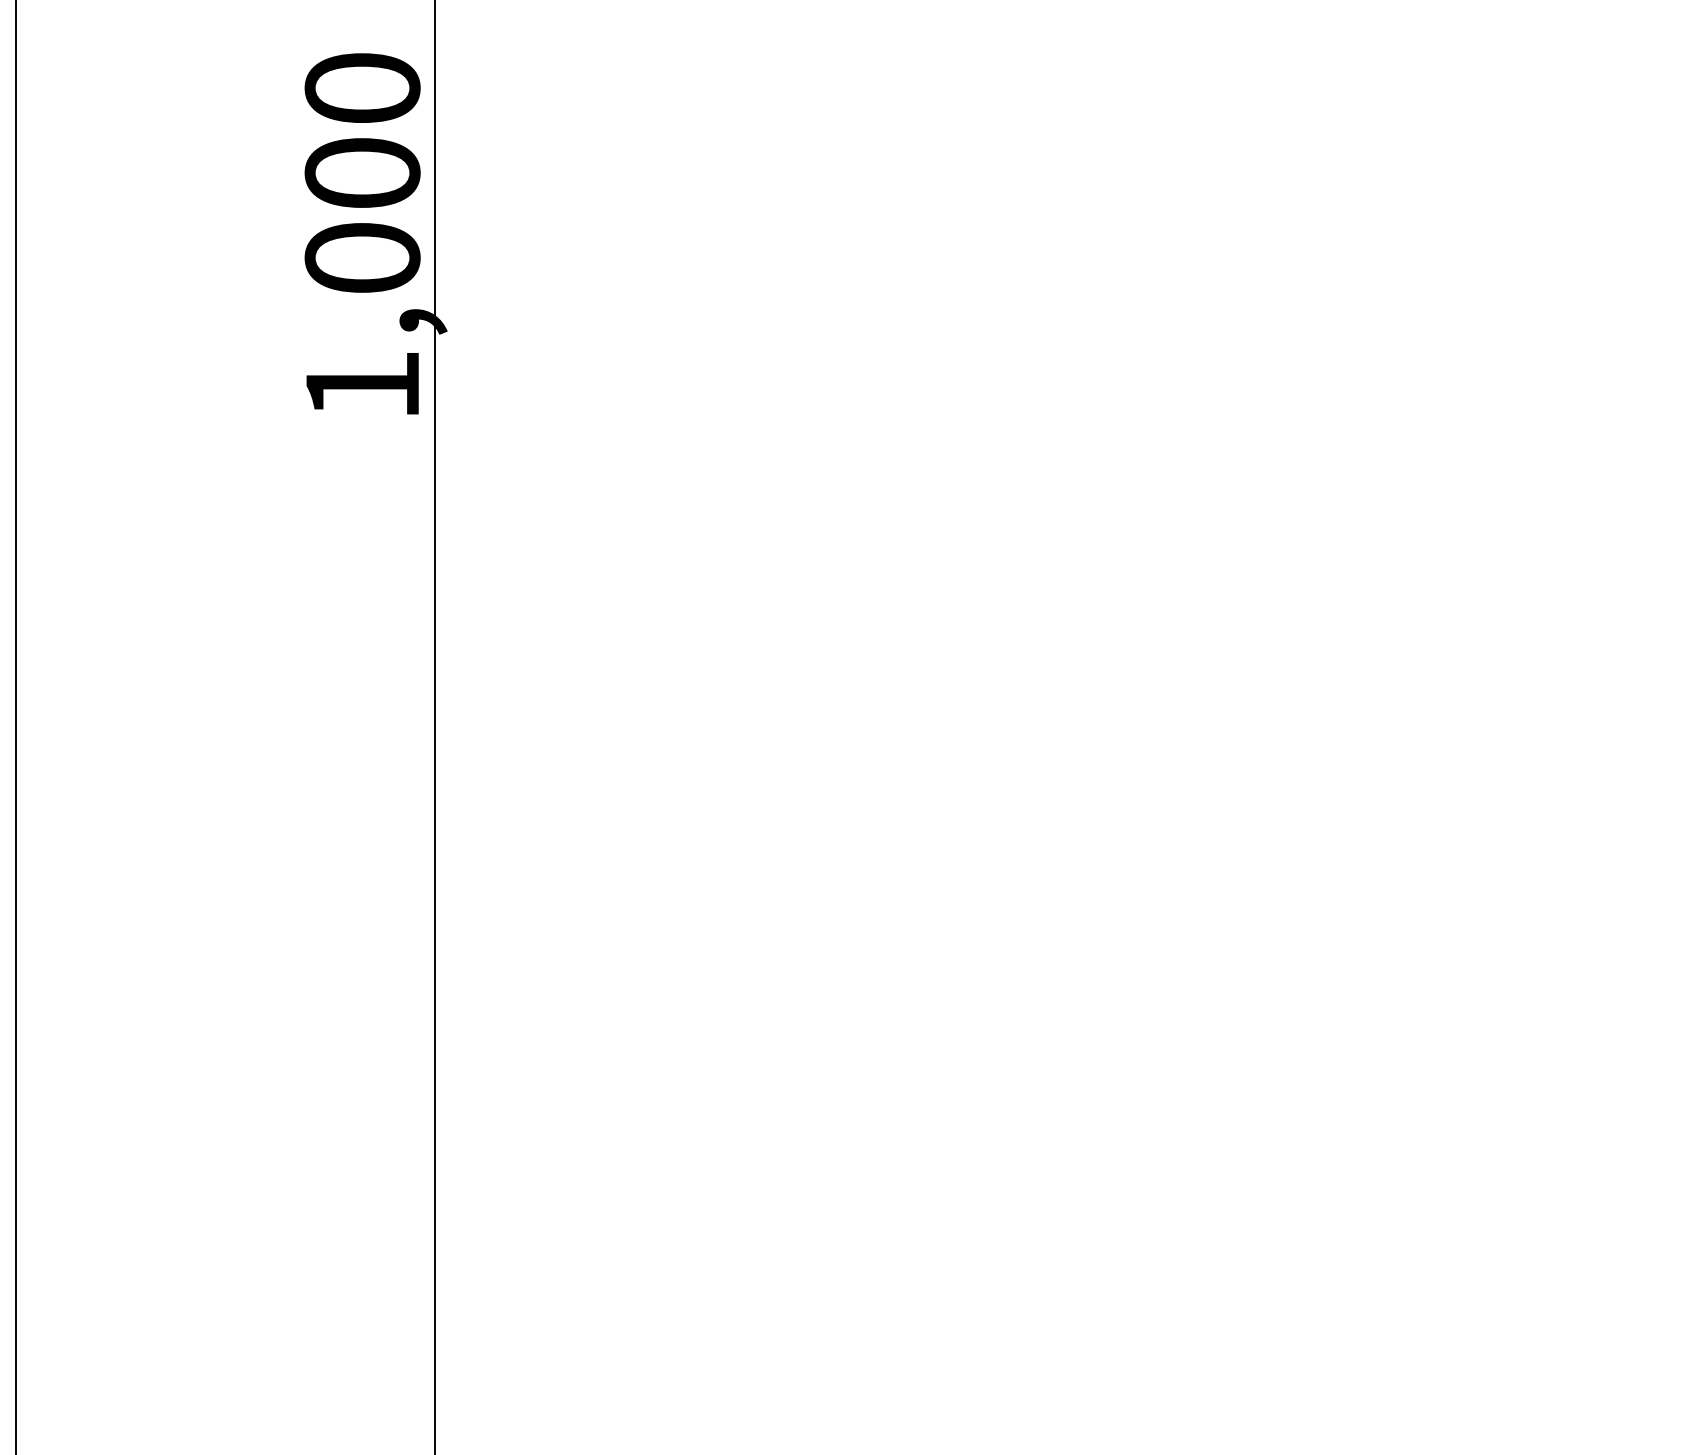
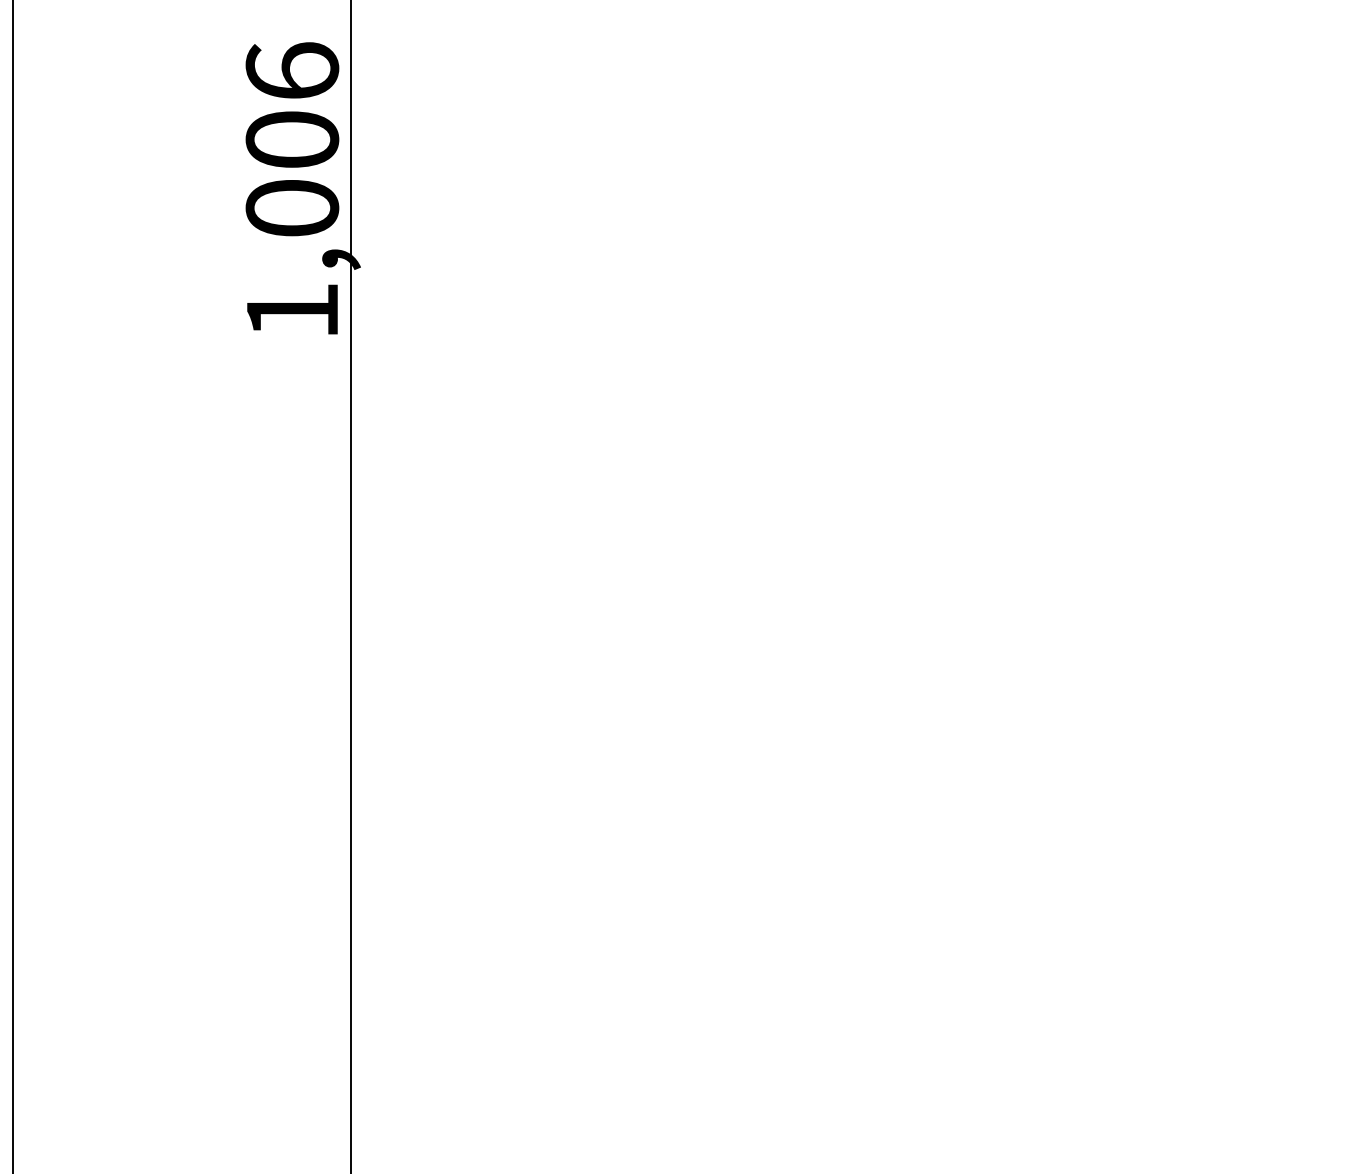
text: (362, 87) -> (292, 70), 1,000 -> 1,006

